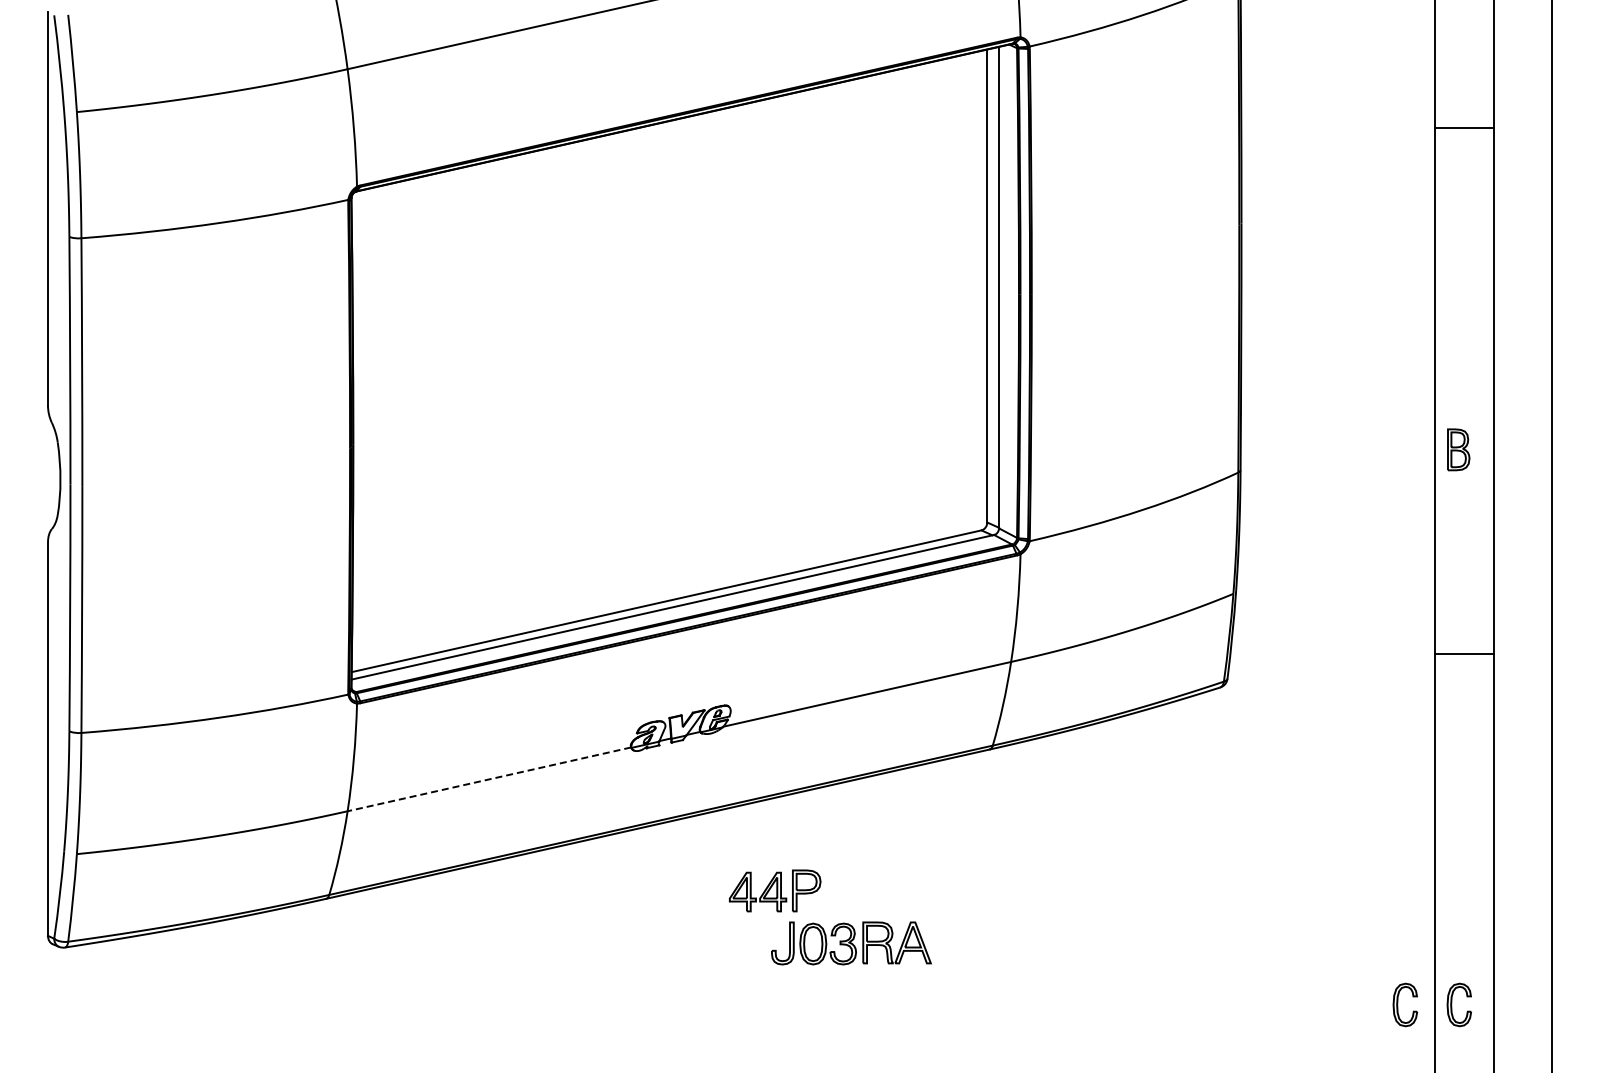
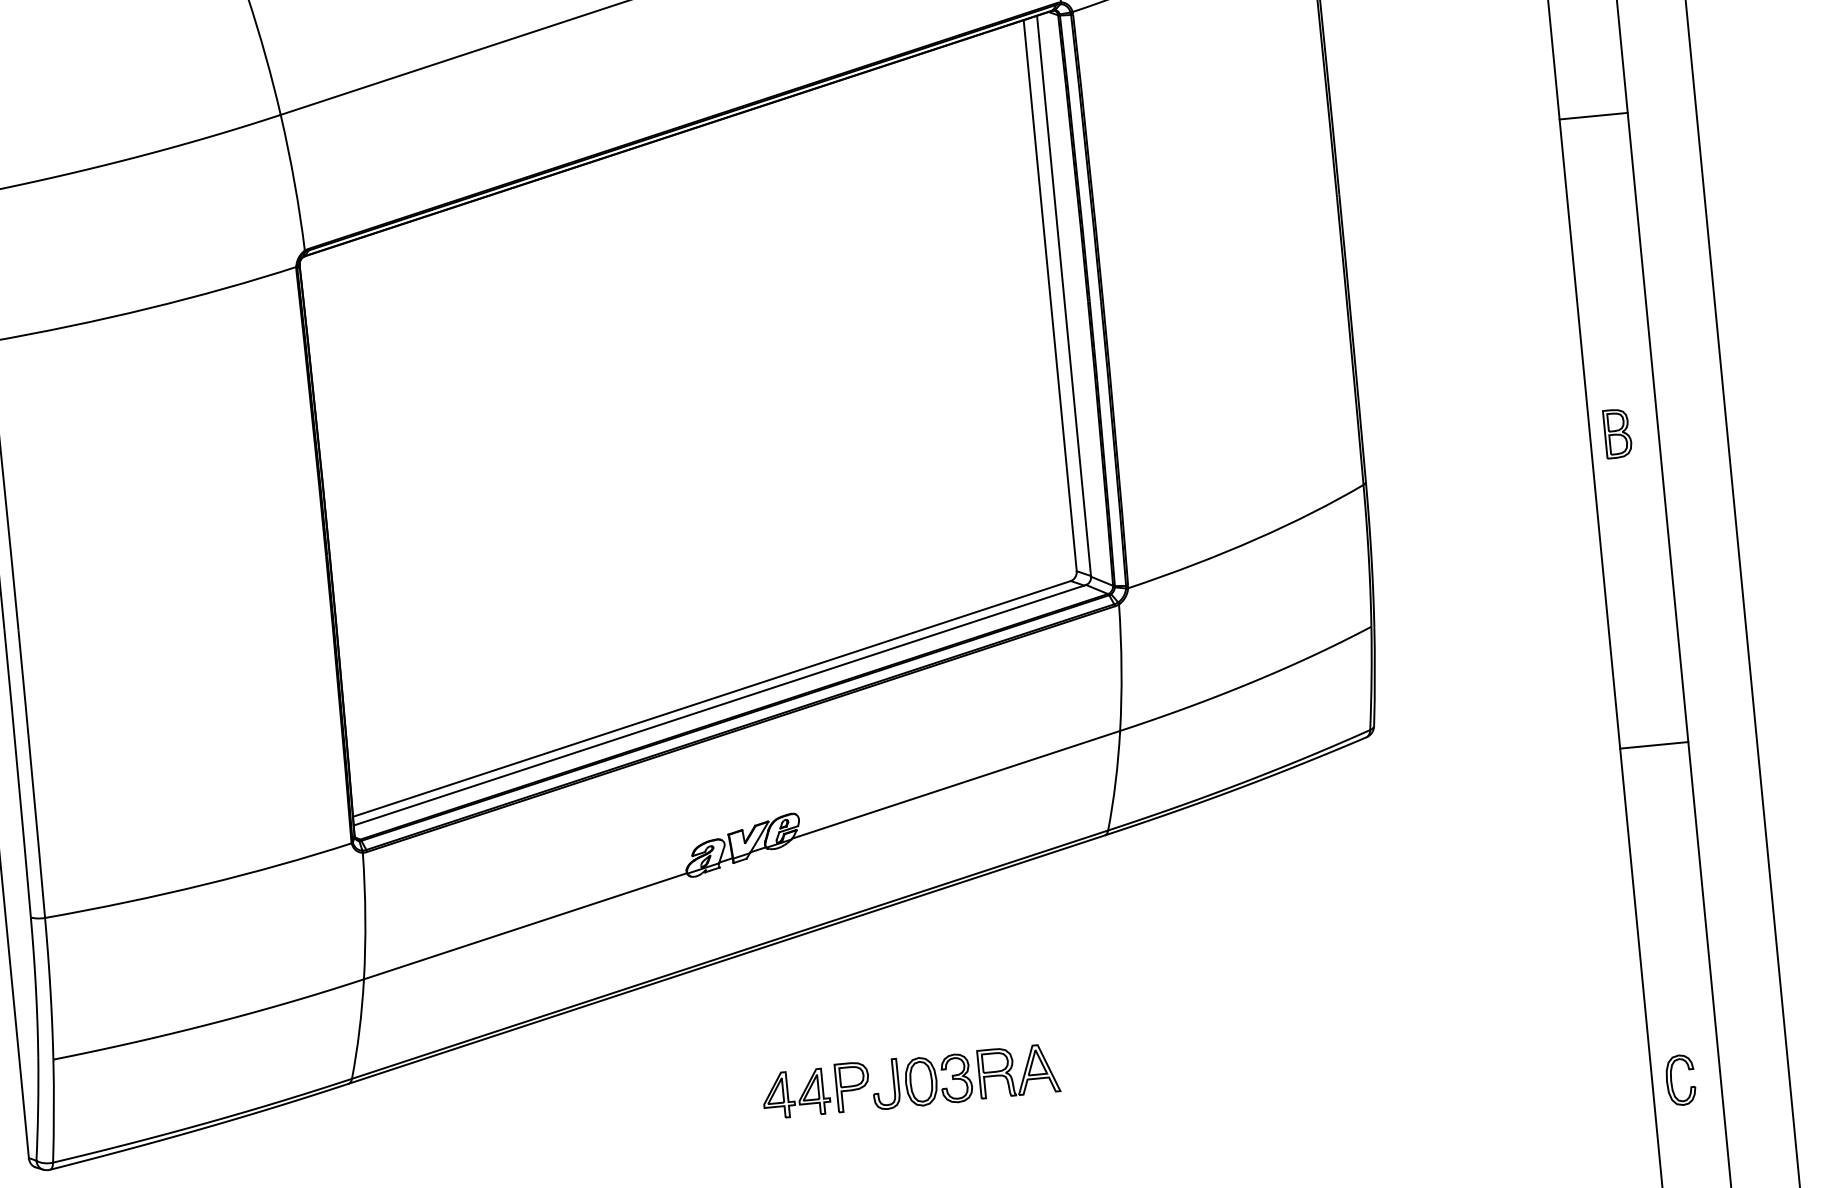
line: (1464, 127) -> (1593, 115), moved
line: (1464, 653) -> (1654, 744), moved
line: (488, 779) -> (524, 926), dashed -> solid
part: (775, 890) -> (816, 1090), moved
part: (1404, 1004) -> (1616, 1085), removed

